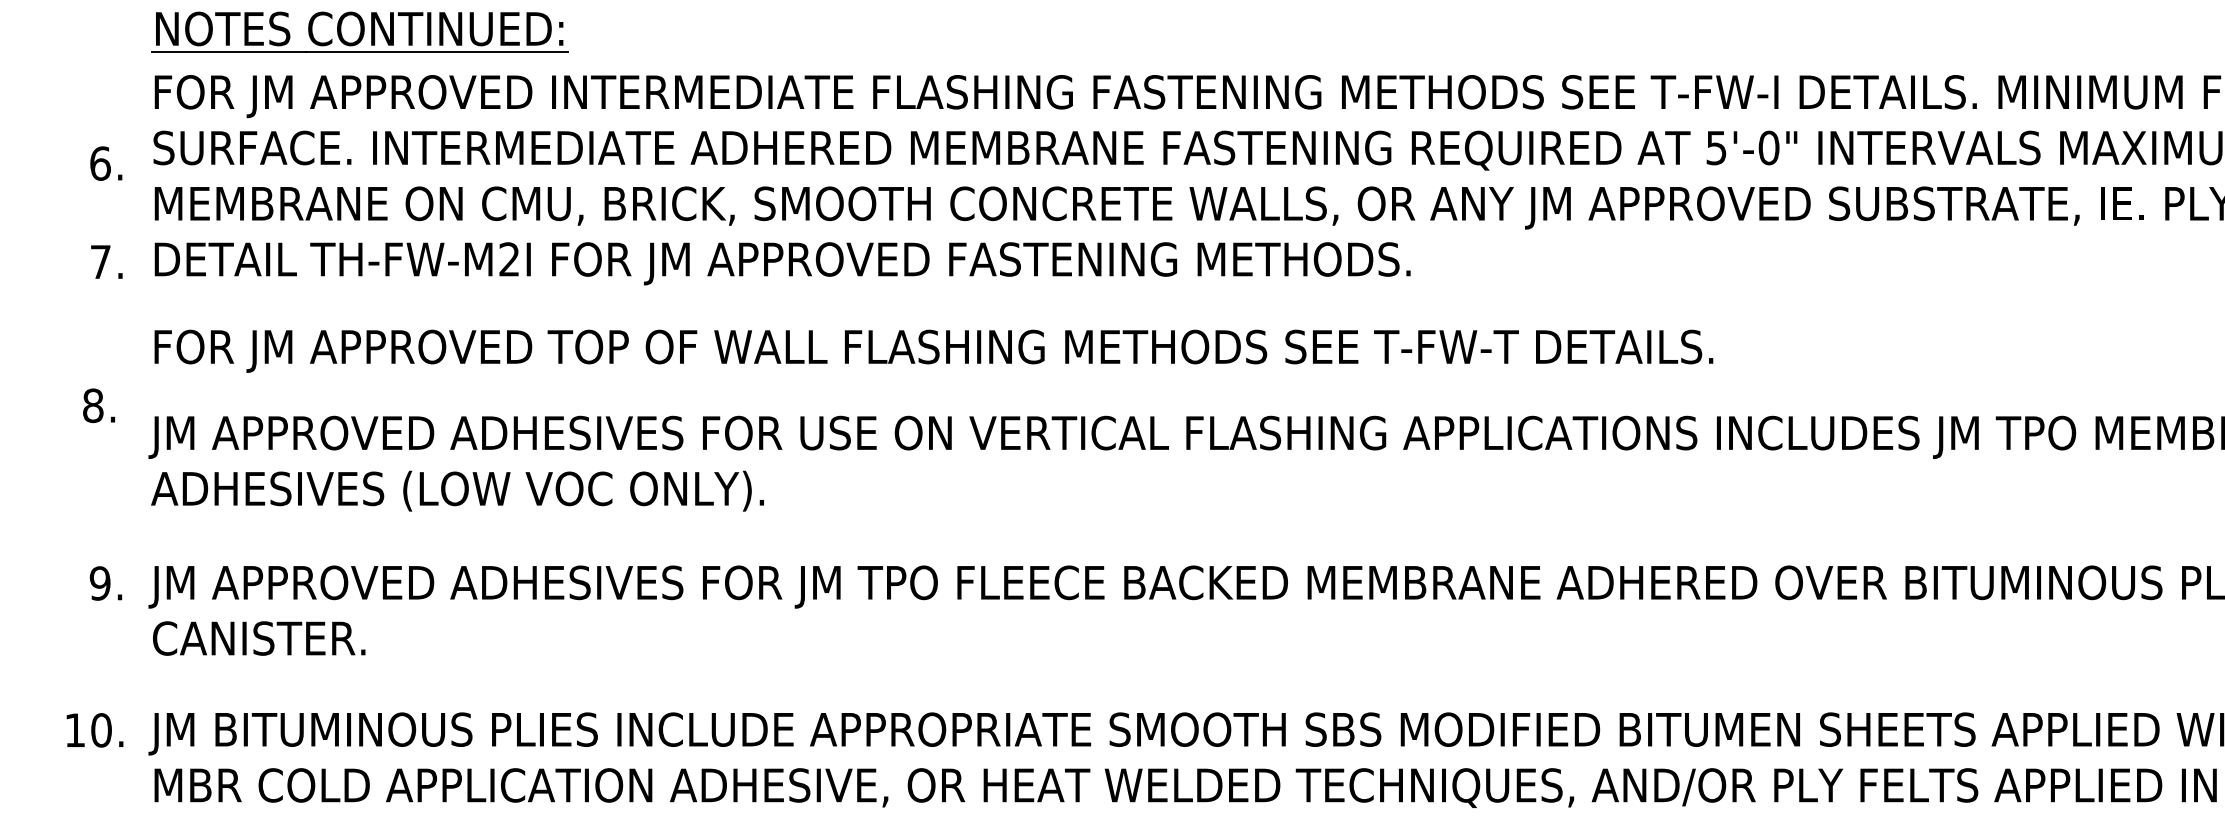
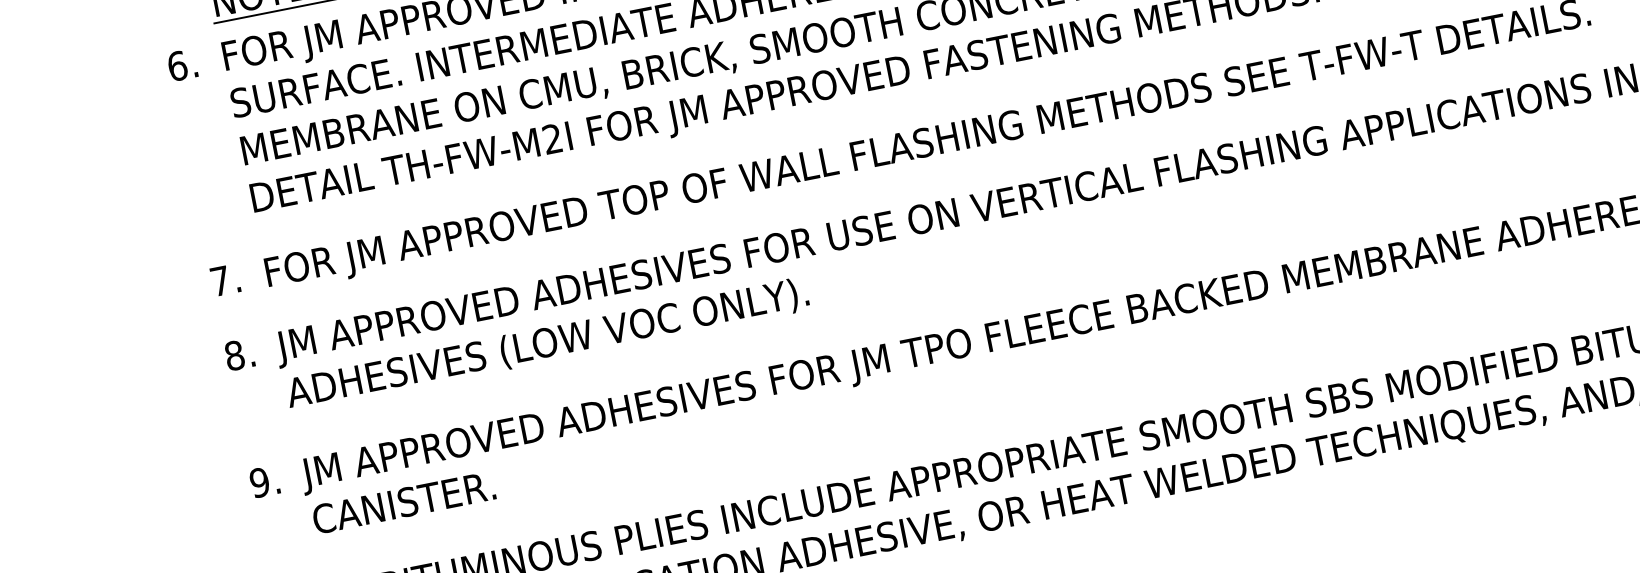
text: (106, 163) -> (182, 65), moved
text: (106, 261) -> (225, 279), moved
text: (99, 405) -> (239, 354), moved

